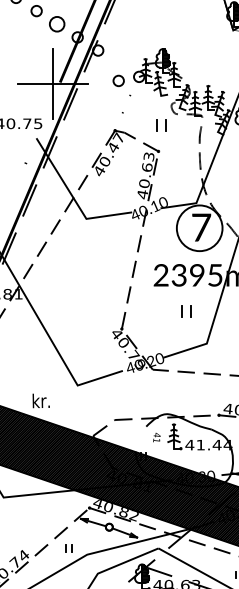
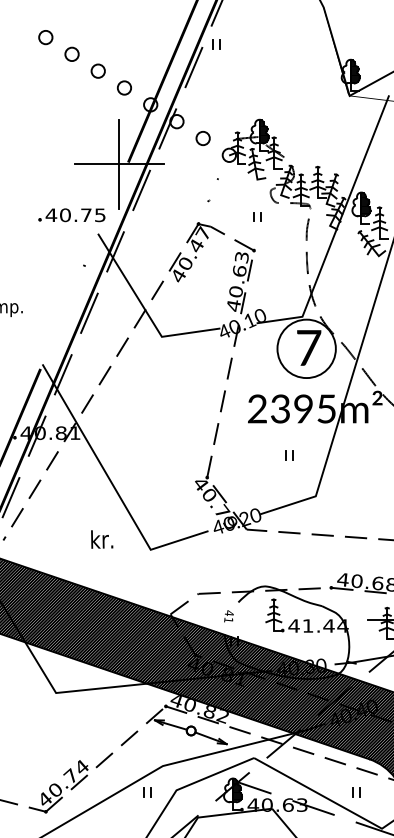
circle: (57, 23) -> (124, 87), size x0.71
circle: (118, 80) -> (202, 138), moved
part: (161, 124) -> (257, 216), size x0.62
part: (186, 311) -> (289, 455), size x0.62
text: (41, 400) -> (102, 539), moved
text: (156, 437) -> (228, 616), moved
part: (68, 548) -> (147, 792), moved

